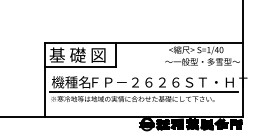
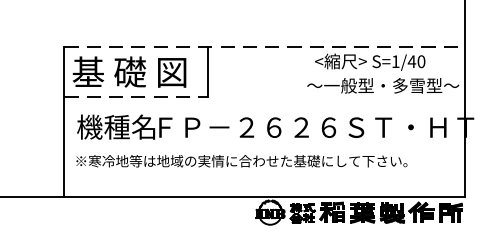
line: (144, 42) -> (265, 46), solid -> dashed
line: (81, 67) -> (137, 97), solid -> dashed
line: (144, 92) -> (265, 147), removed

